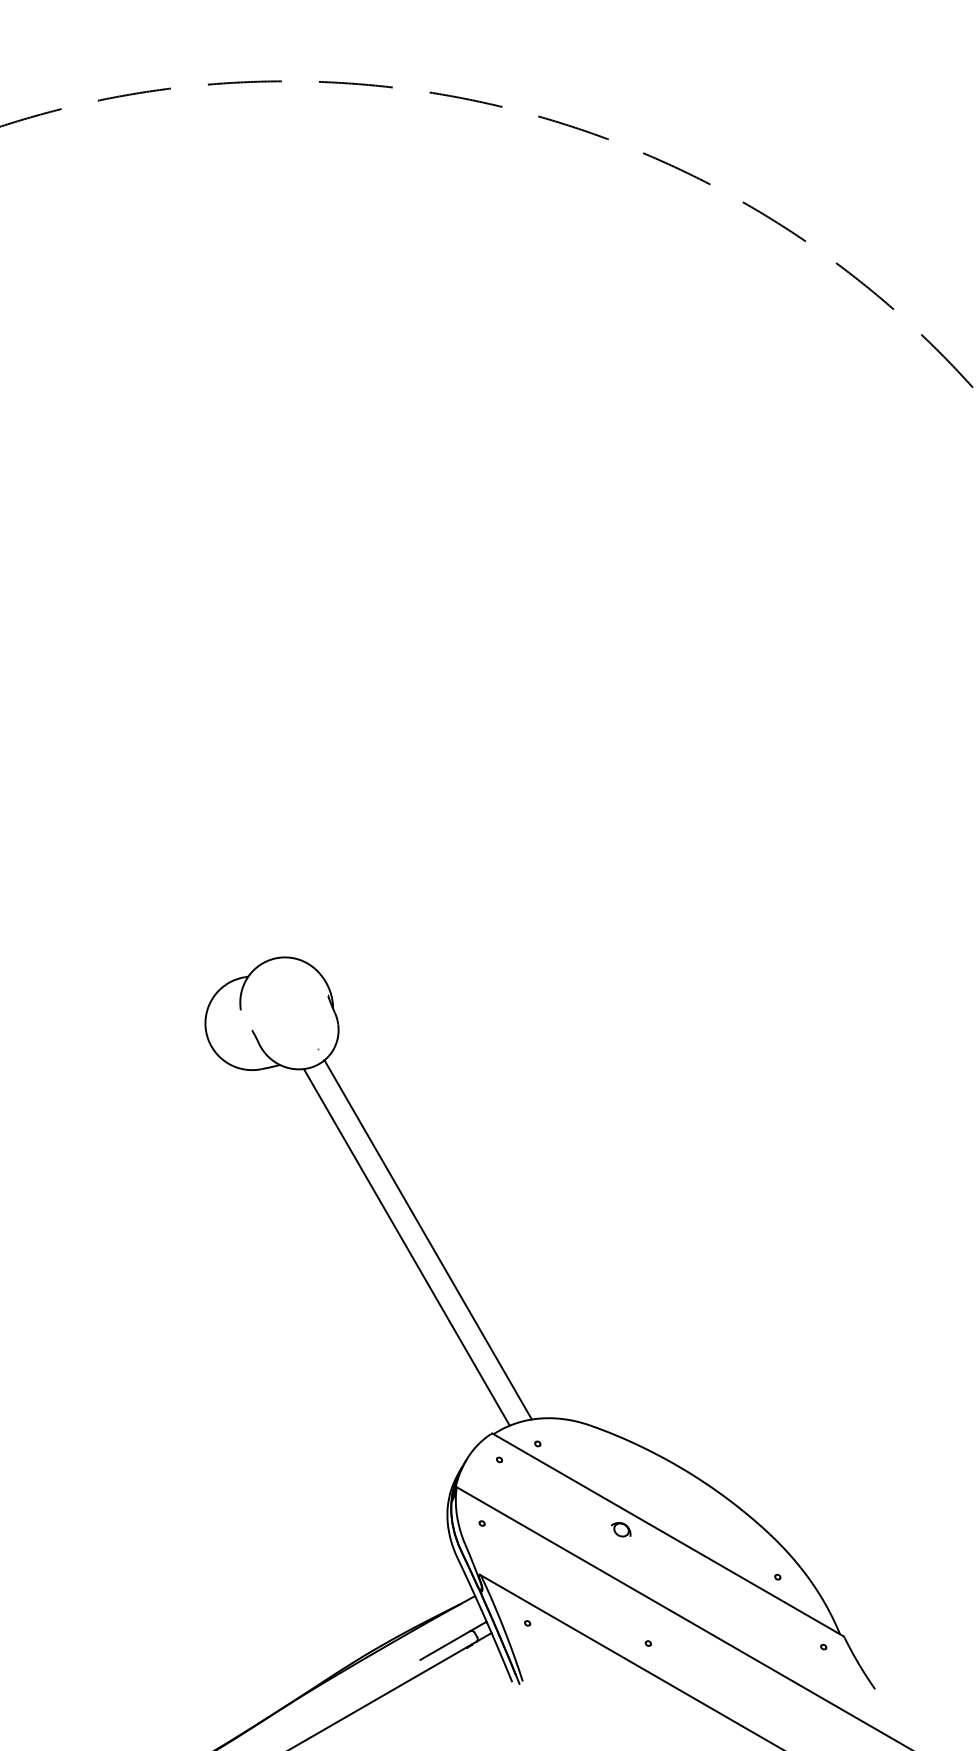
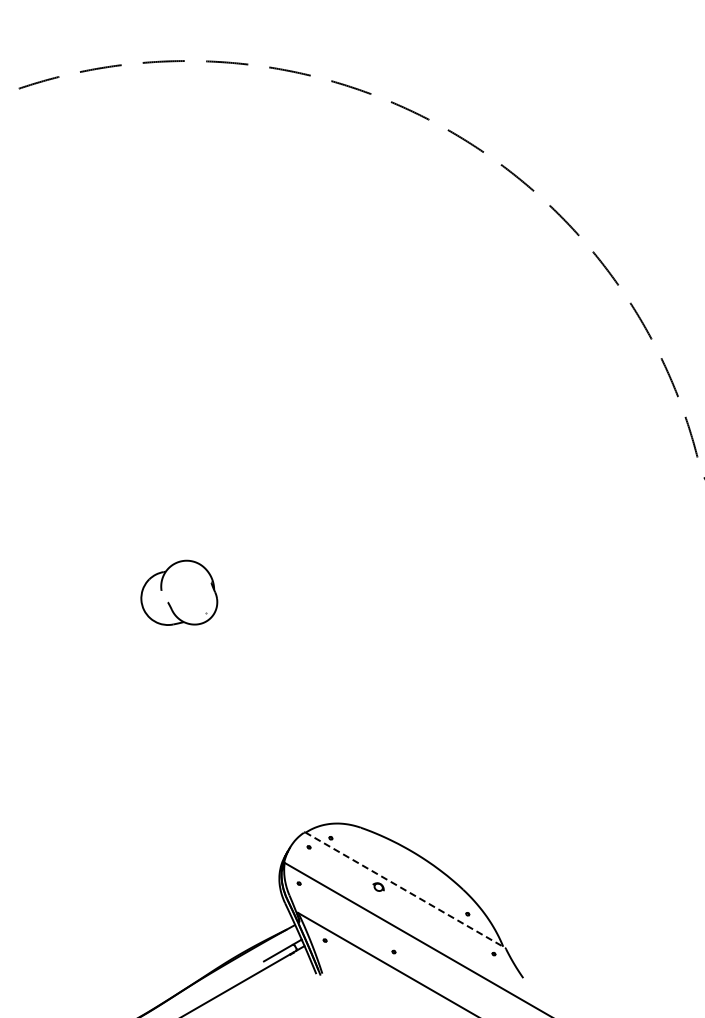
line: (428, 1239) -> (268, 721), removed
line: (405, 1246) -> (255, 725), removed
line: (668, 1535) -> (405, 890), solid -> dashed

